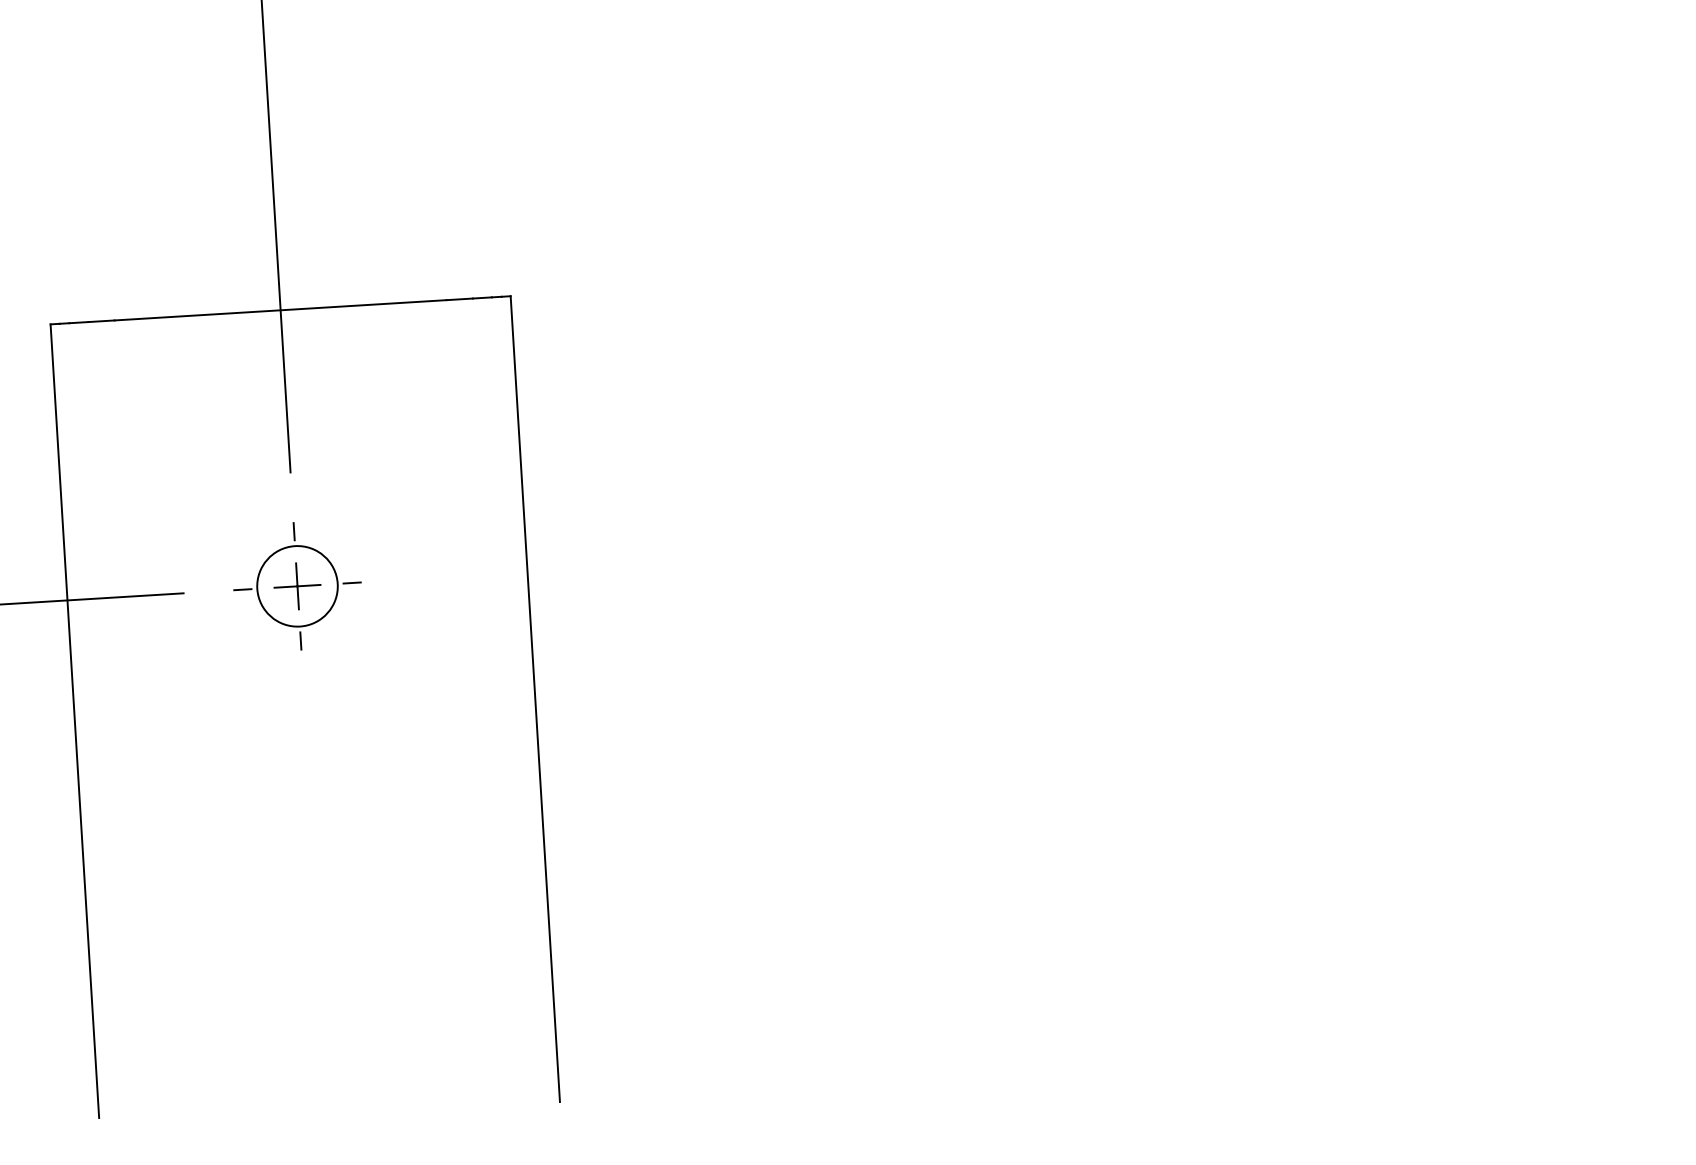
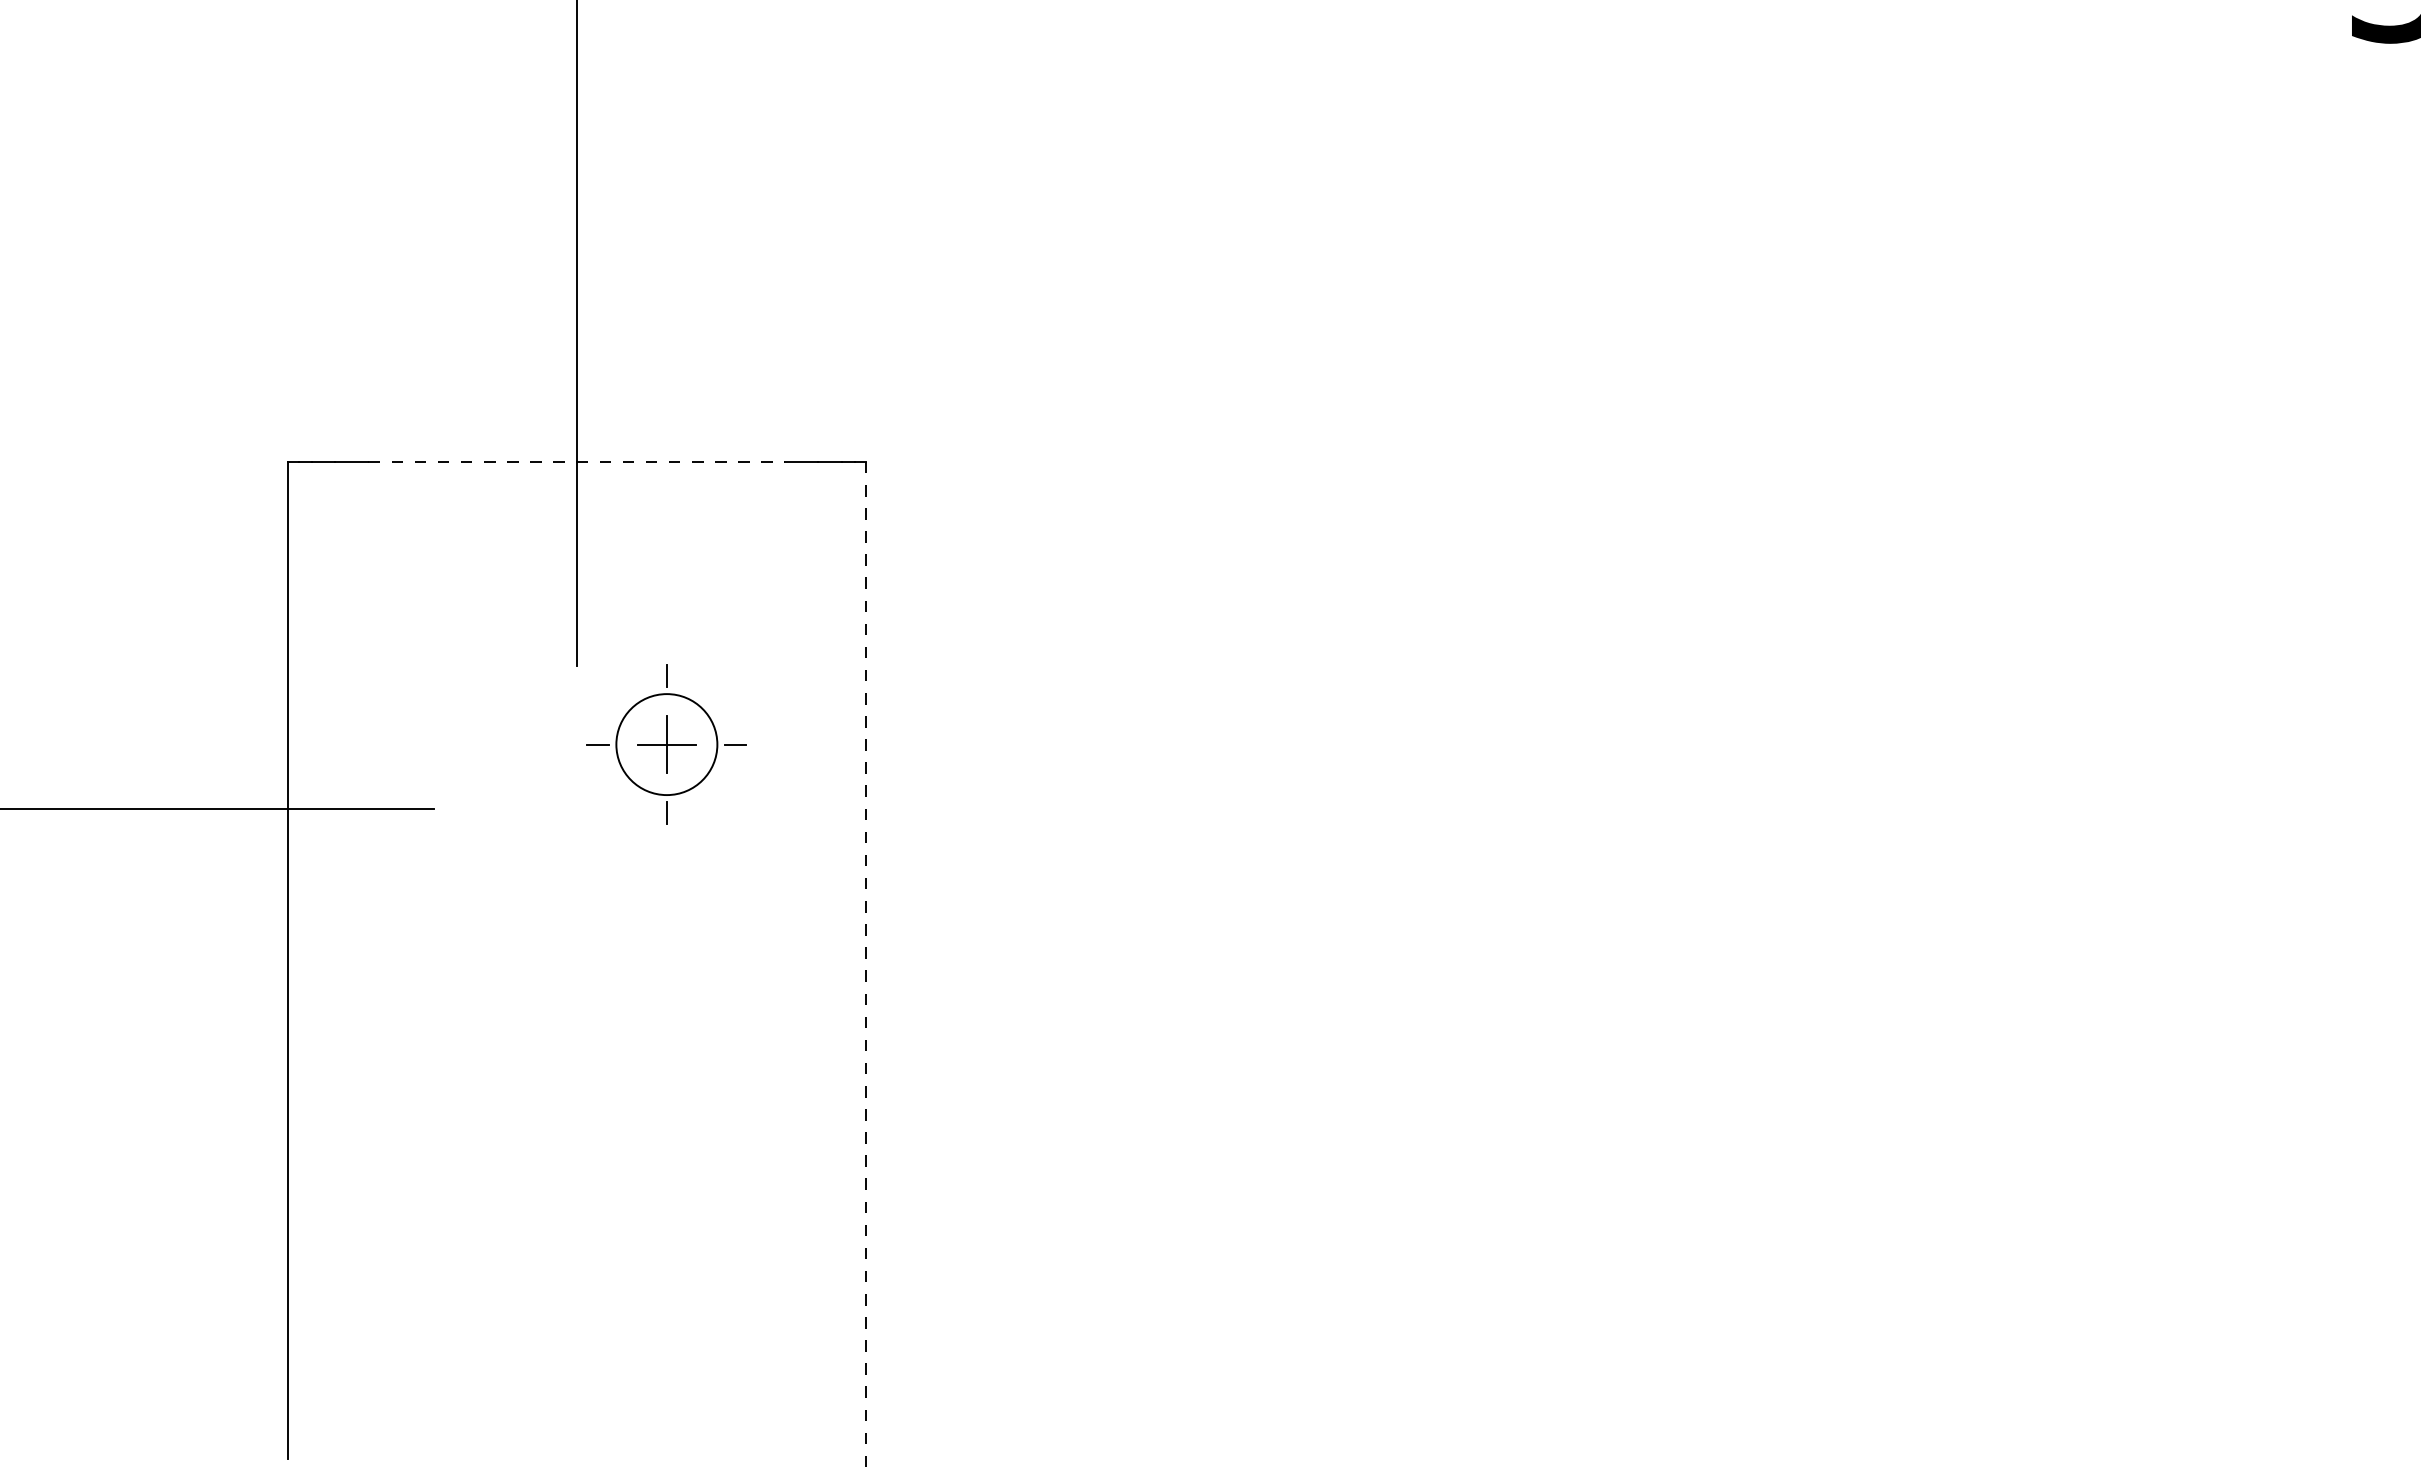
line: (281, 309) -> (577, 461), solid -> dashed
part: (297, 586) -> (666, 744), moved
line: (535, 699) -> (865, 968), solid -> dashed

